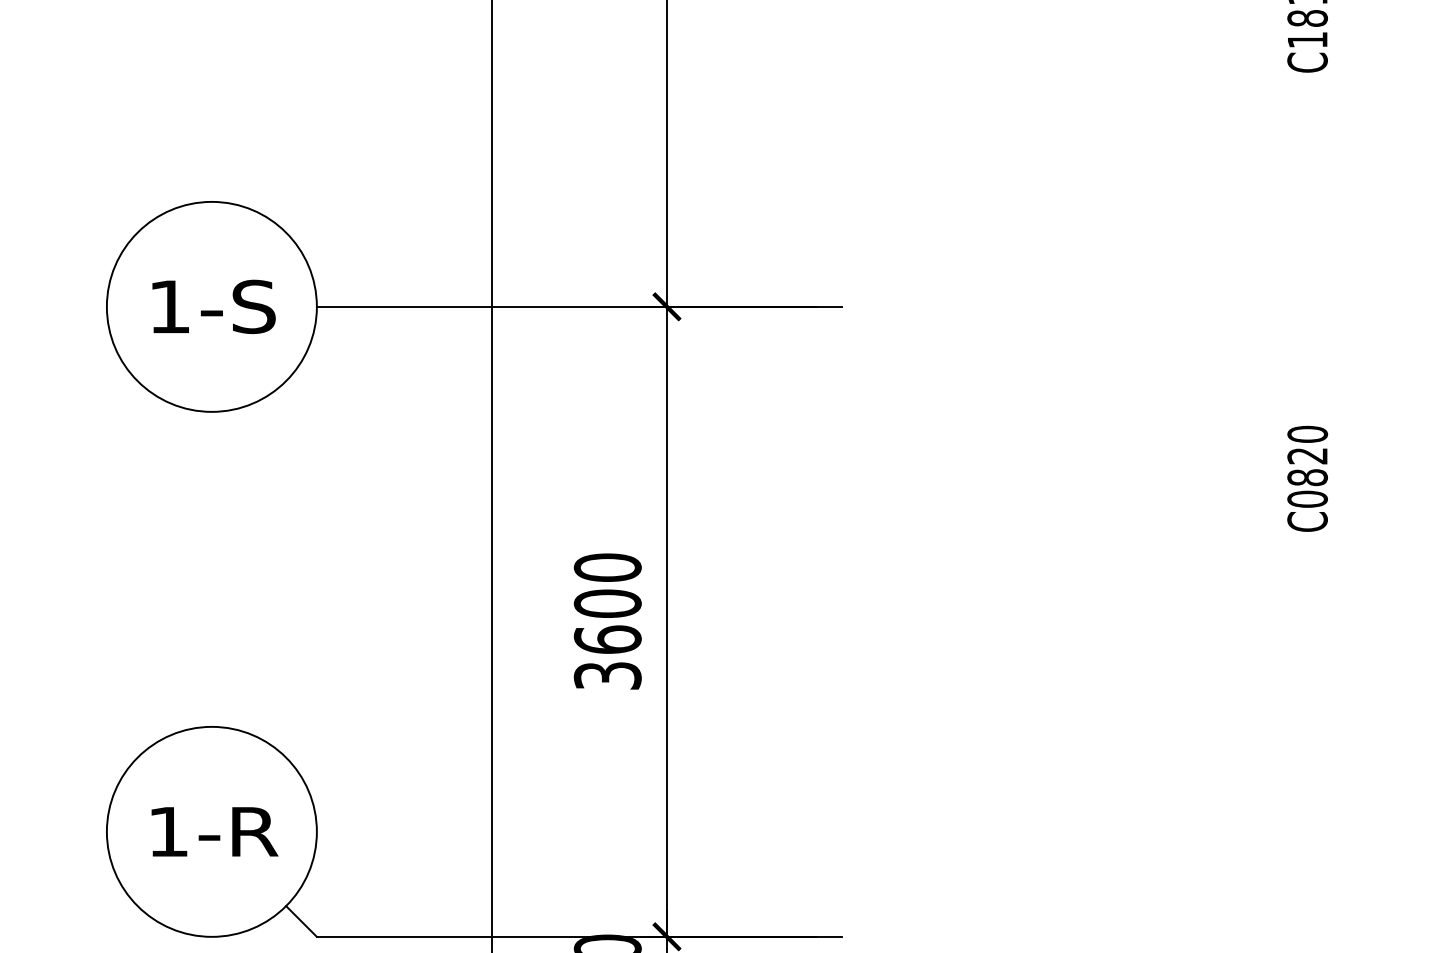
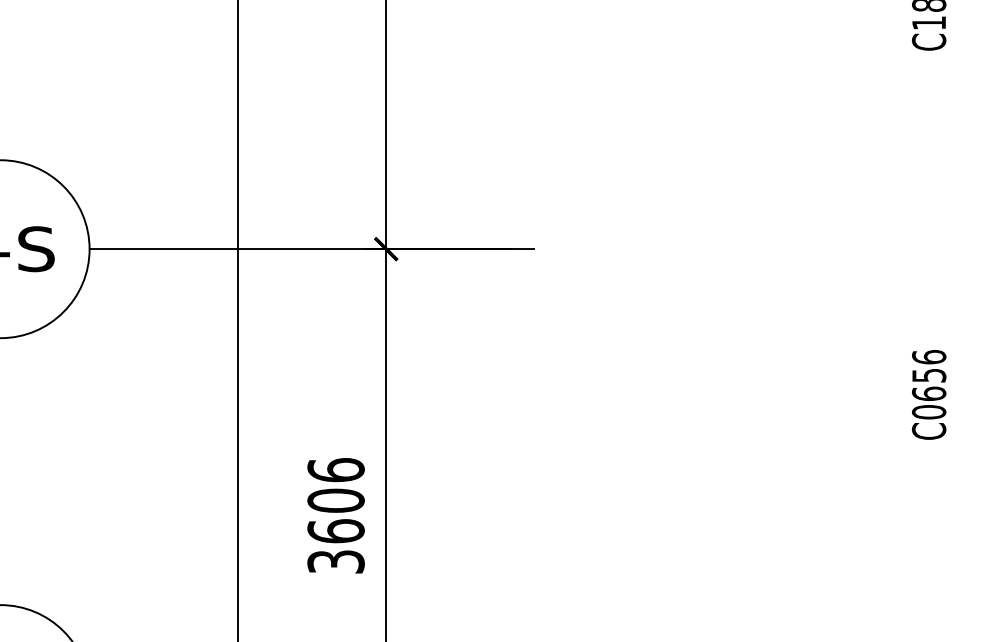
text: (1307, 455) -> (929, 375), C0820 -> C0656
text: (607, 567) -> (335, 470), 3600 -> 3606

